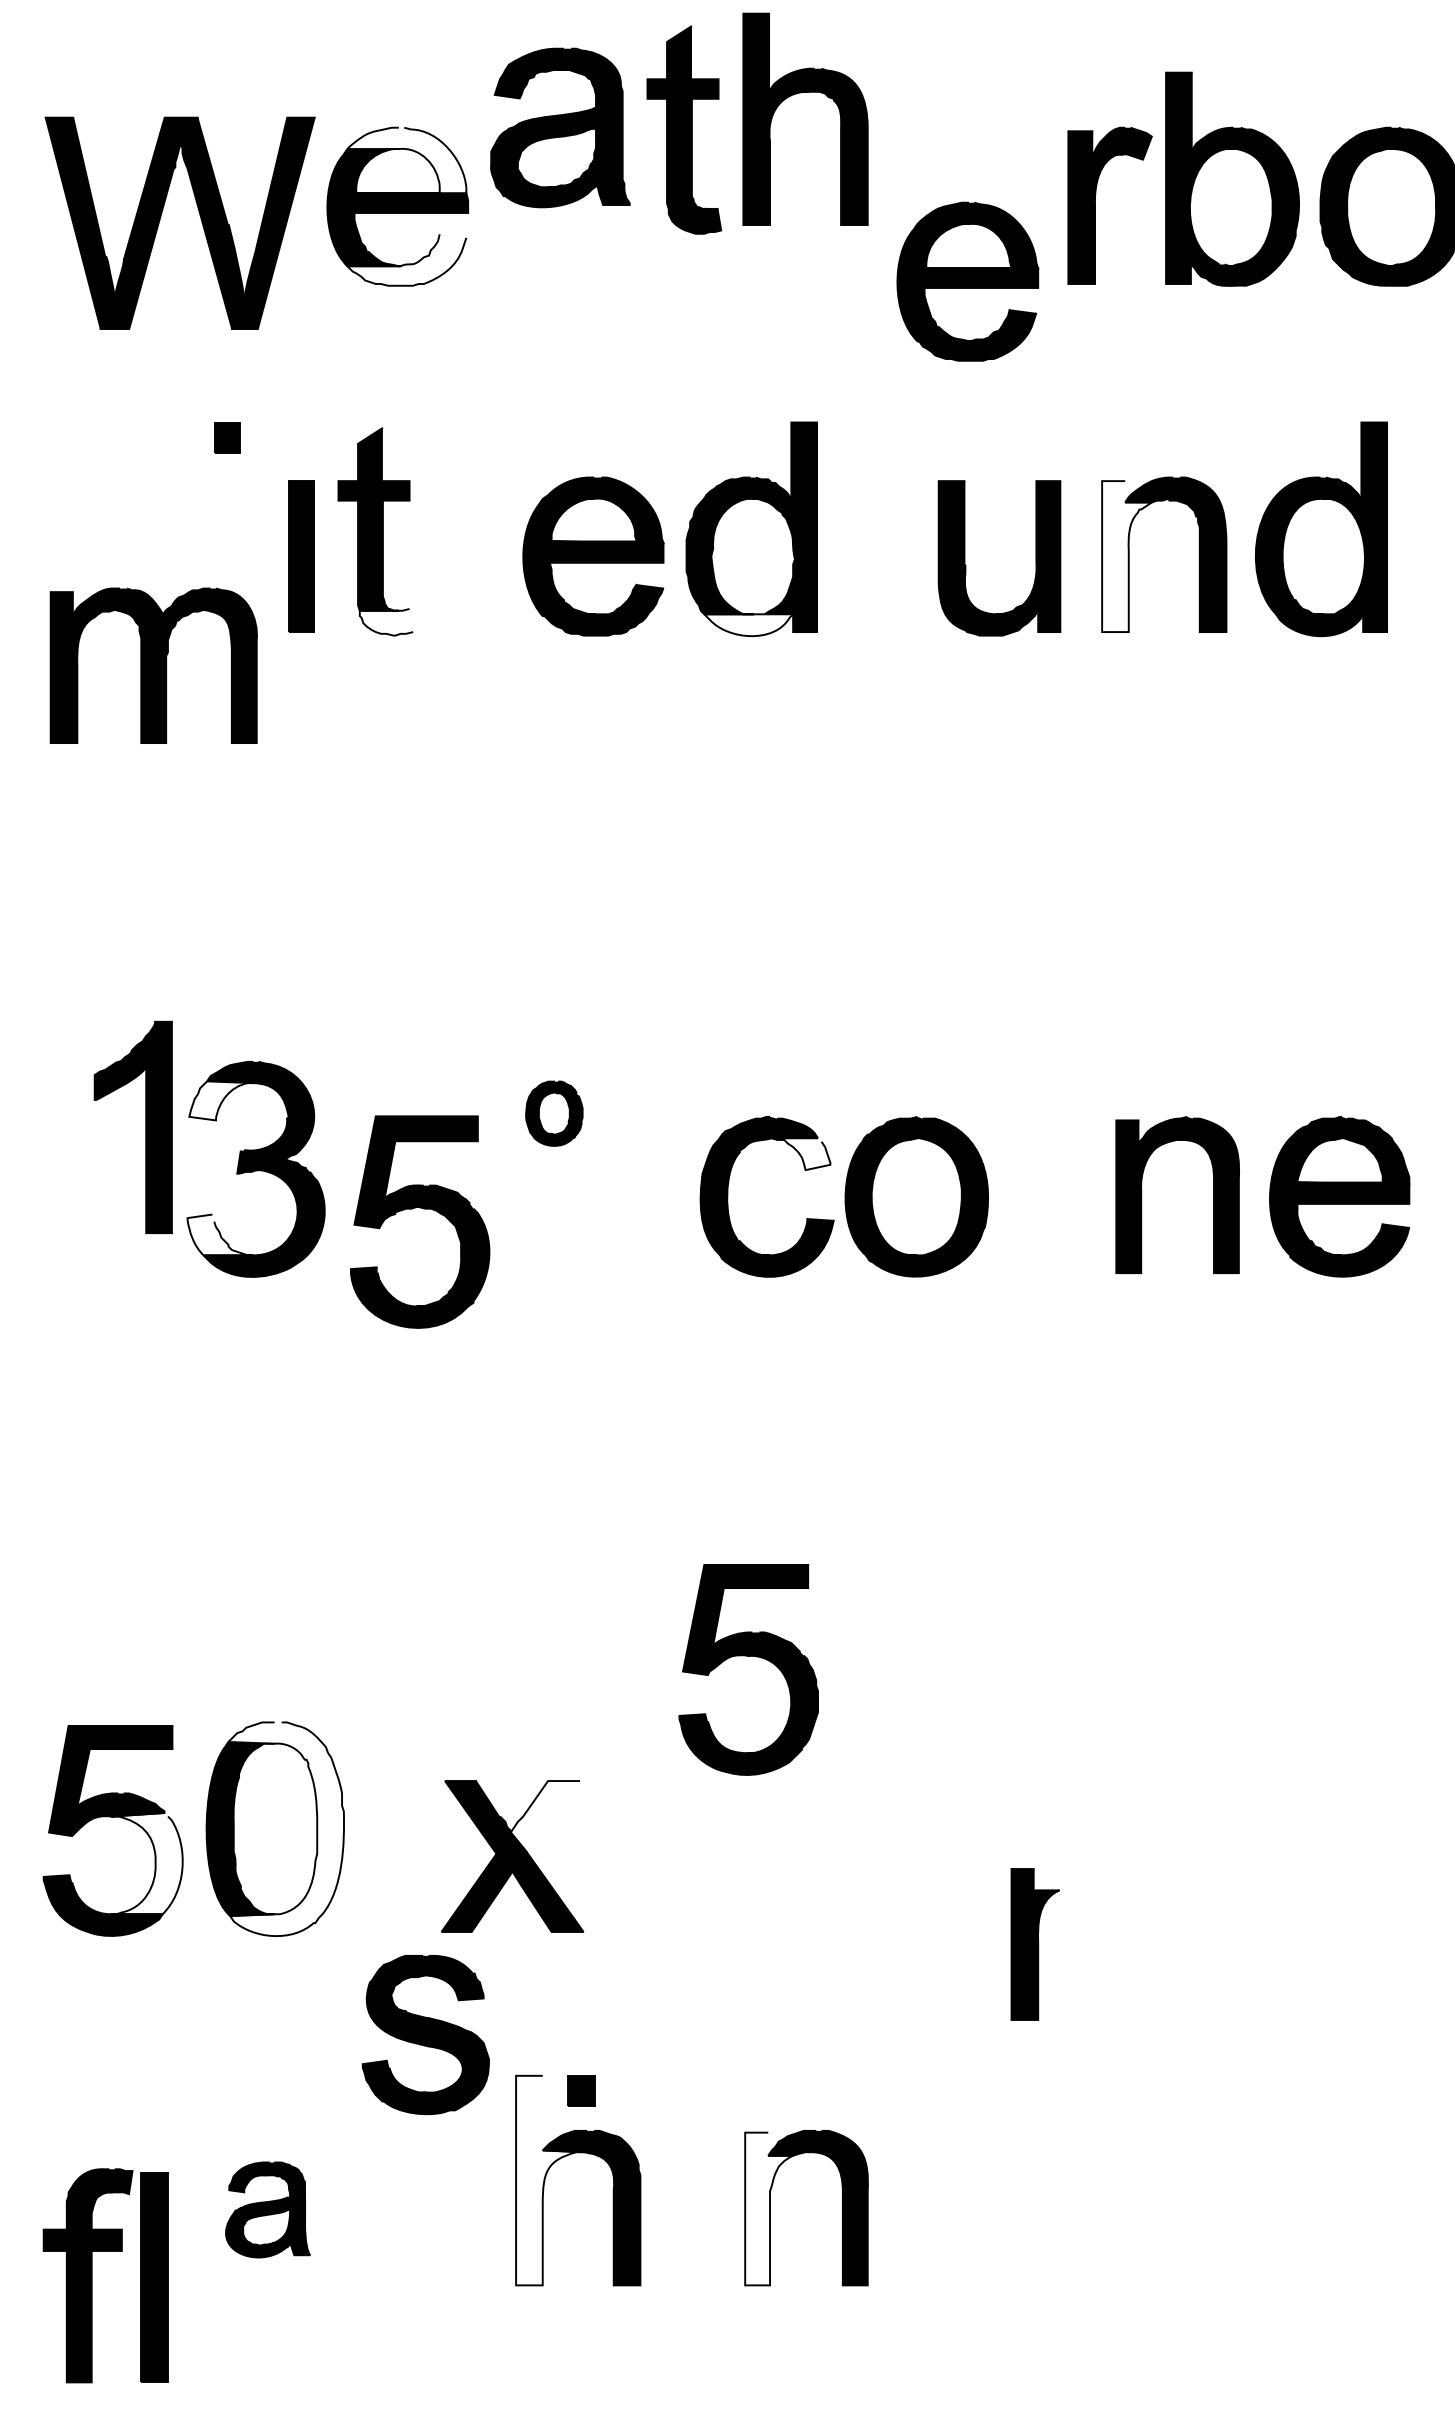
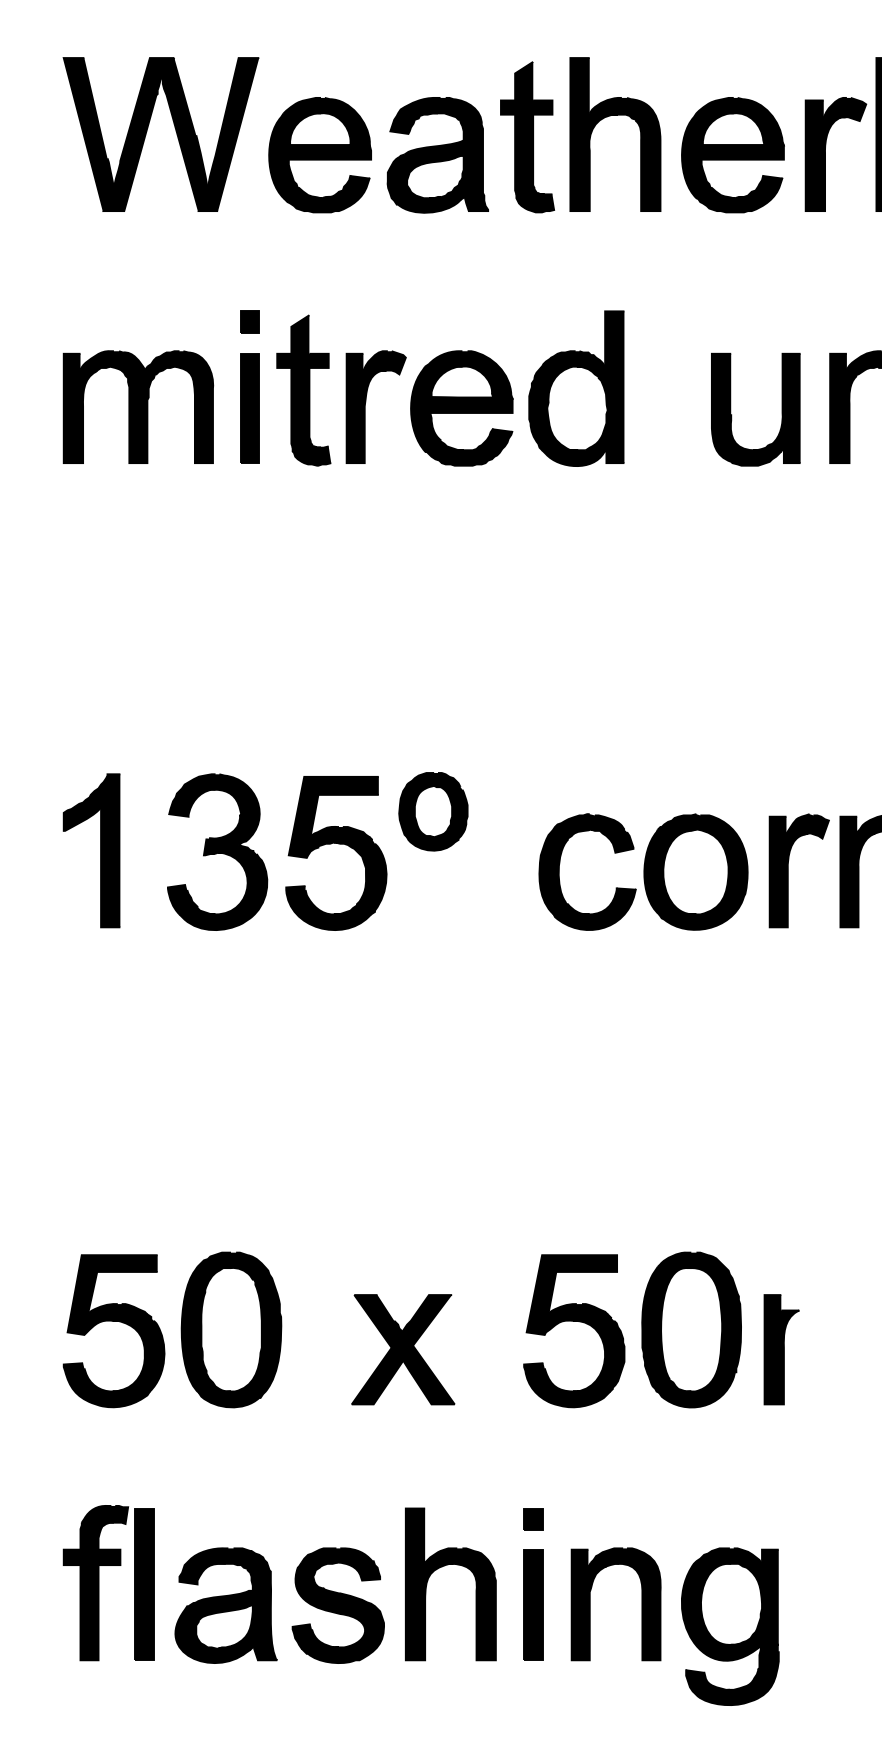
part: (800, 93) -> (611, 115), moved
part: (560, 127) -> (437, 154), moved
part: (684, 129) -> (527, 136), moved
fill: (406, 160) -> (326, 121), added
part: (161, 217) -> (147, 130), moved
fill: (406, 259) -> (326, 193), added
part: (967, 281) -> (732, 154), moved
part: (227, 437) -> (250, 322), moved
part: (460, 554) -> (365, 406), added
fill: (1126, 556) -> (847, 408), added
fill: (386, 621) -> (312, 455), added
fill: (748, 625) -> (574, 458), added
part: (153, 665) -> (138, 406), moved
fill: (221, 1100) -> (192, 802), added
part: (554, 1113) -> (433, 811), size x1.67
part: (145, 1126) -> (100, 850), moved
fill: (800, 1154) -> (611, 841), added
part: (1044, 1194) -> (788, 870), added
part: (423, 1209) -> (338, 844), moved
fill: (220, 1234) -> (191, 899), added
part: (748, 1656) -> (574, 1321), moved
fill: (545, 1816) -> (427, 1320), added
fill: (286, 1829) -> (239, 1330), added
part: (910, 1829) -> (691, 1330), added
fill: (146, 1863) -> (138, 1354), added
part: (1034, 1944) -> (781, 1349), moved
part: (425, 2035) -> (338, 1606), moved
part: (581, 2090) -> (533, 1519), moved
fill: (548, 2180) -> (429, 1584), added
part: (692, 2208) -> (533, 1604), added
fill: (769, 2208) -> (589, 1604), added
part: (267, 2209) -> (225, 1605), size x1.67
part: (963, 2239) -> (729, 1627), added
part: (92, 2275) -> (99, 1582), moved

